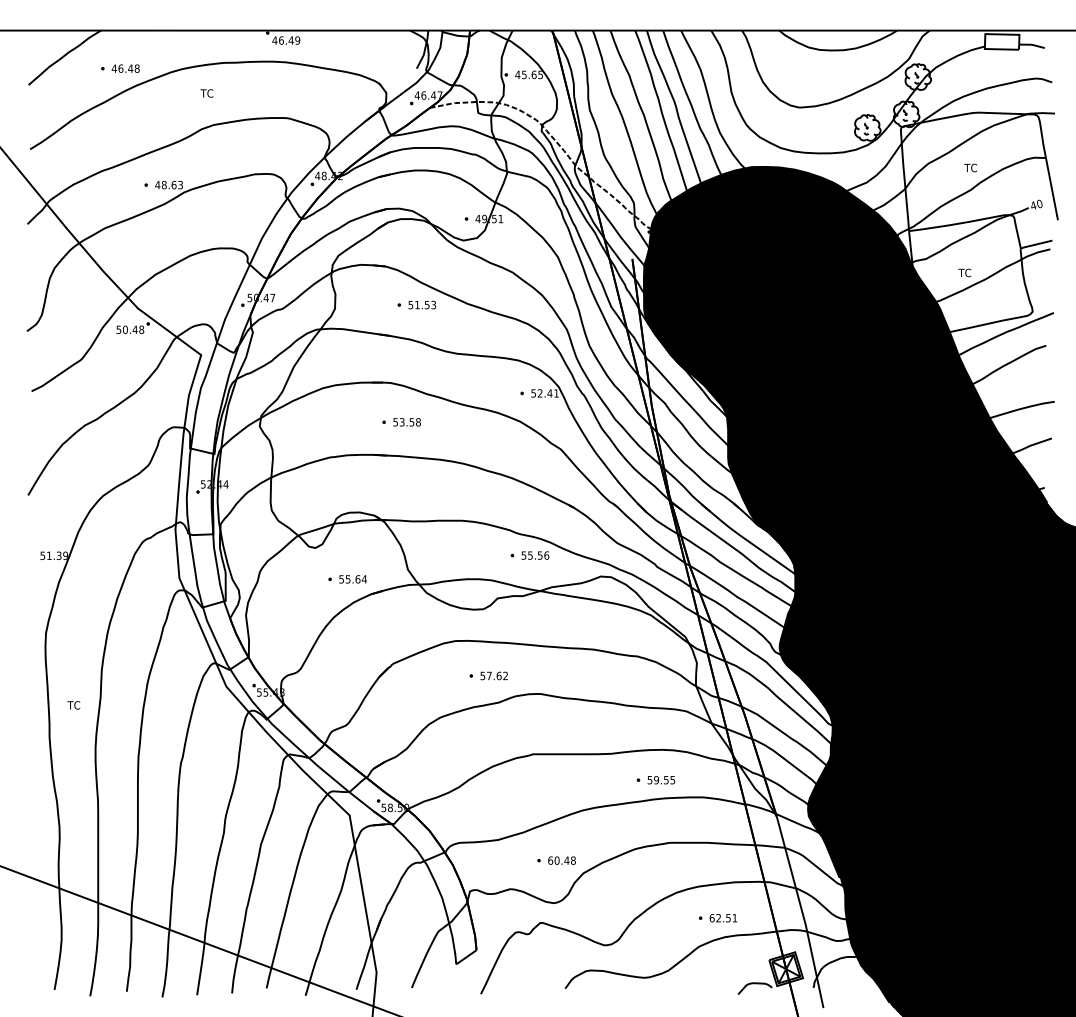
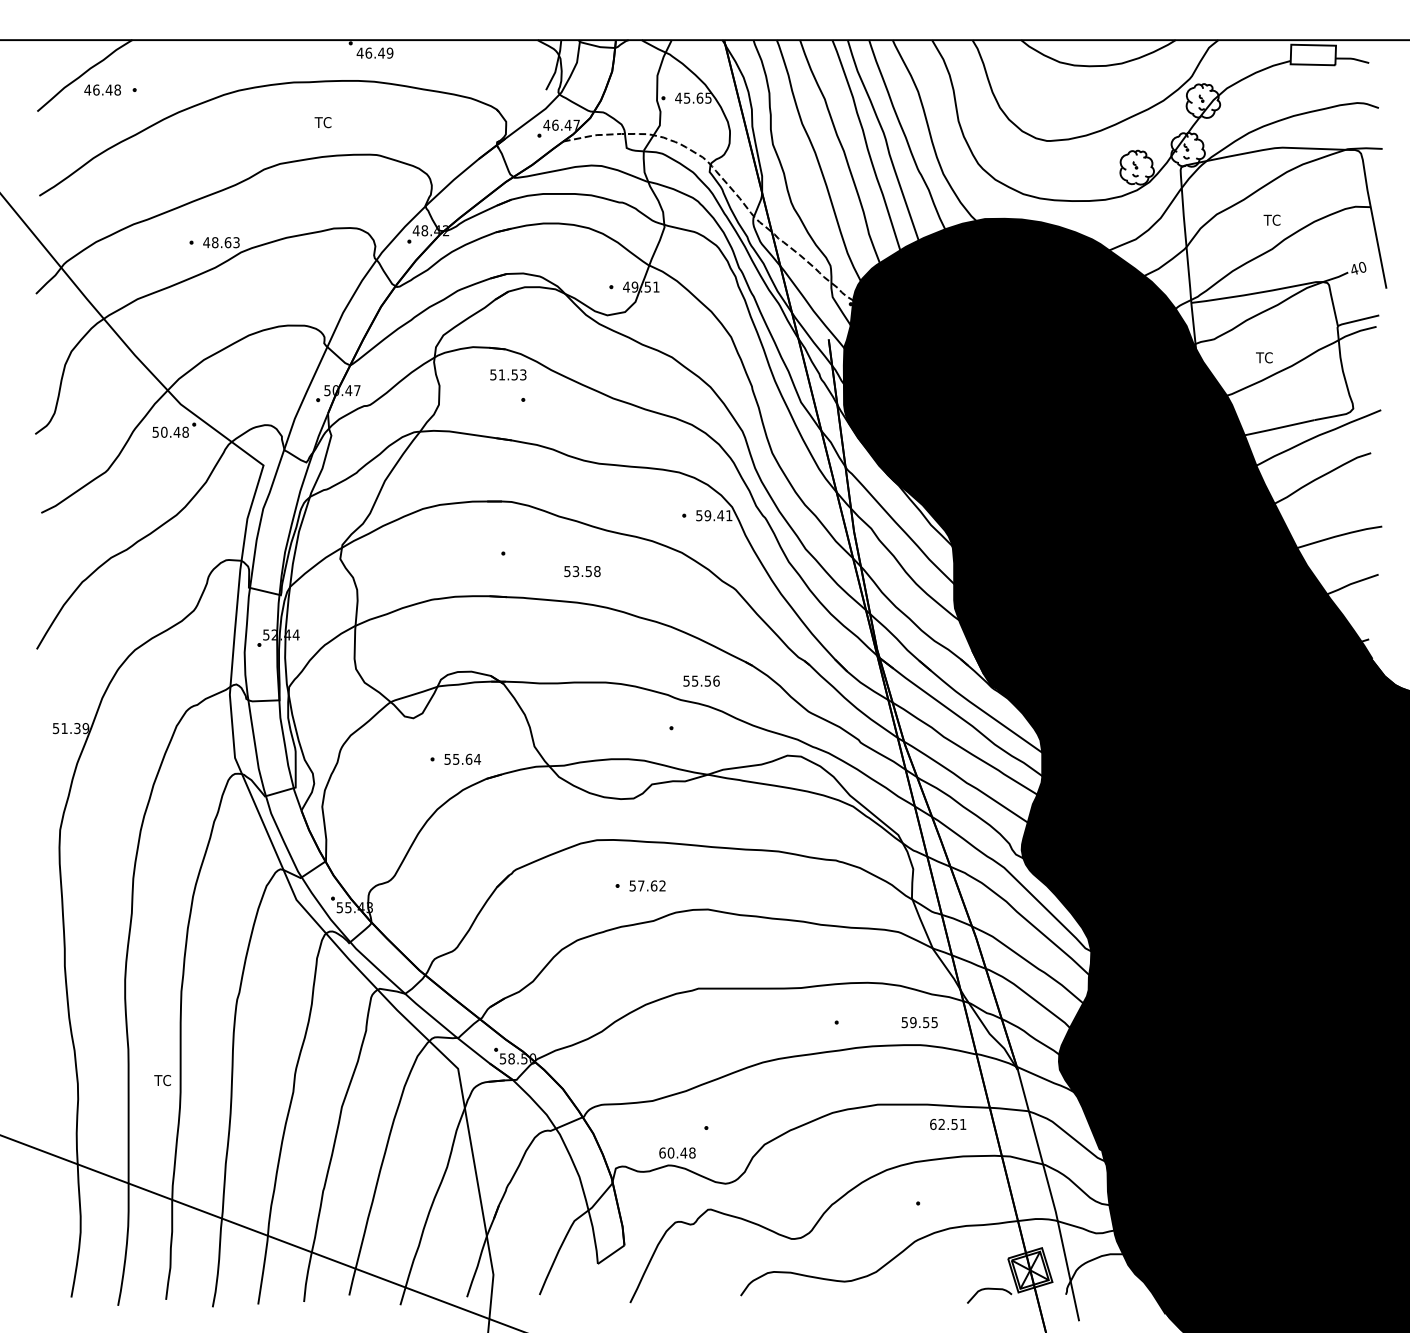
text: (125, 68) -> (102, 89), moved
text: (206, 93) -> (322, 122), moved
text: (422, 304) -> (508, 374), moved
text: (539, 393) -> (707, 515), 52.41 -> 59.41
text: (407, 422) -> (582, 571), moved
text: (535, 555) -> (701, 680), moved
text: (73, 705) -> (162, 1080), moved
text: (661, 780) -> (919, 1022), moved
text: (562, 860) -> (677, 1152), moved
text: (723, 917) -> (948, 1123), moved

